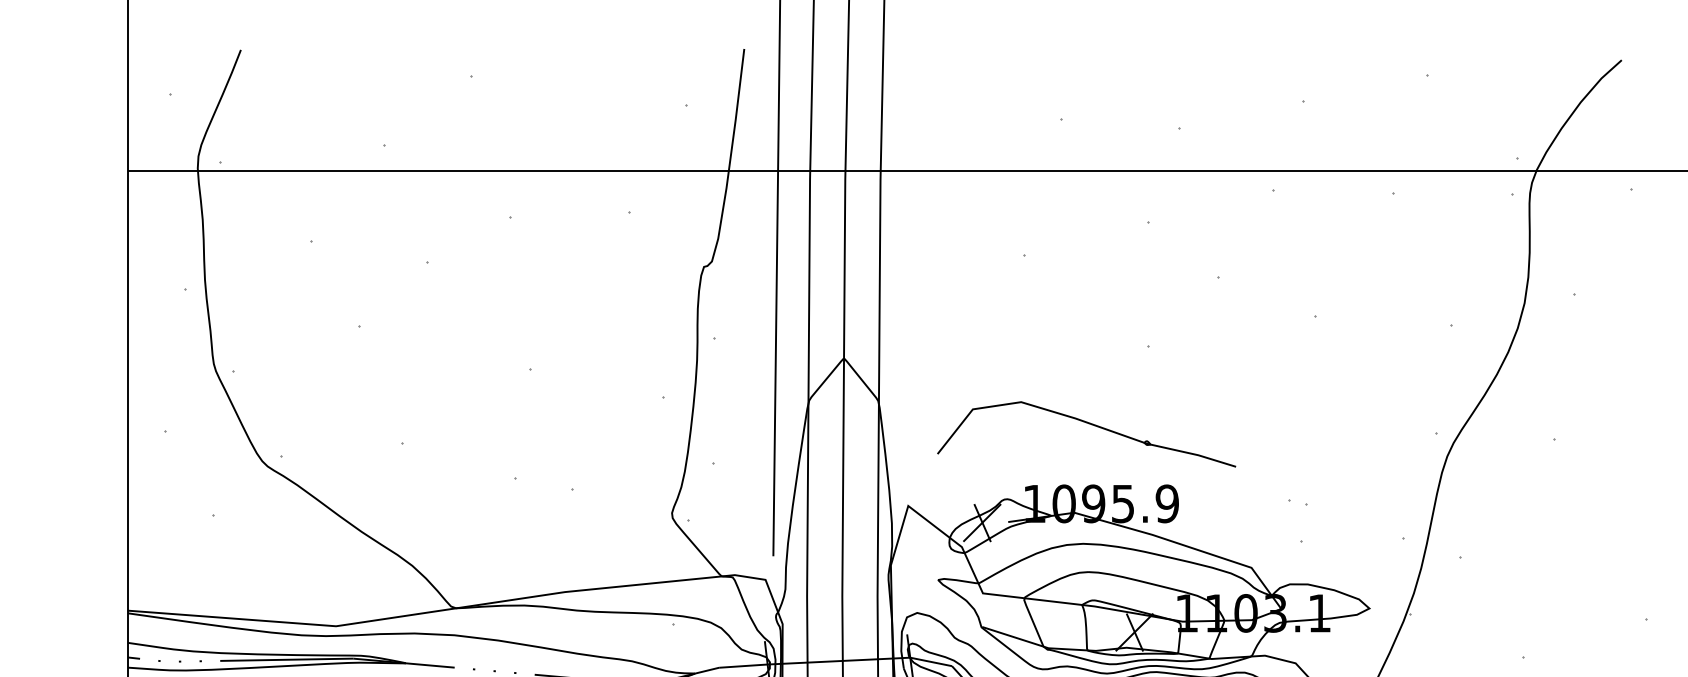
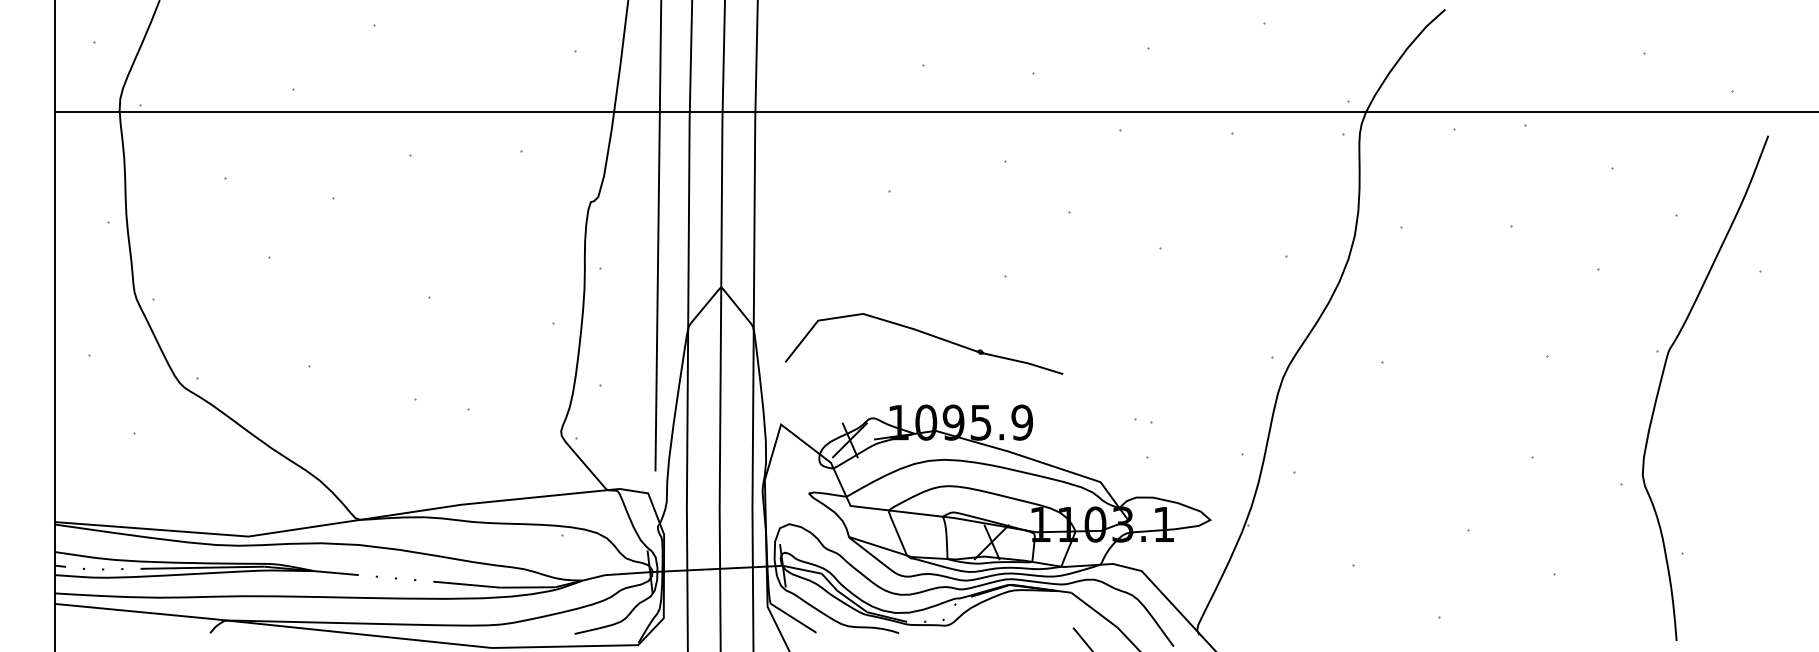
part: (1088, 424) -> (925, 334), moved

